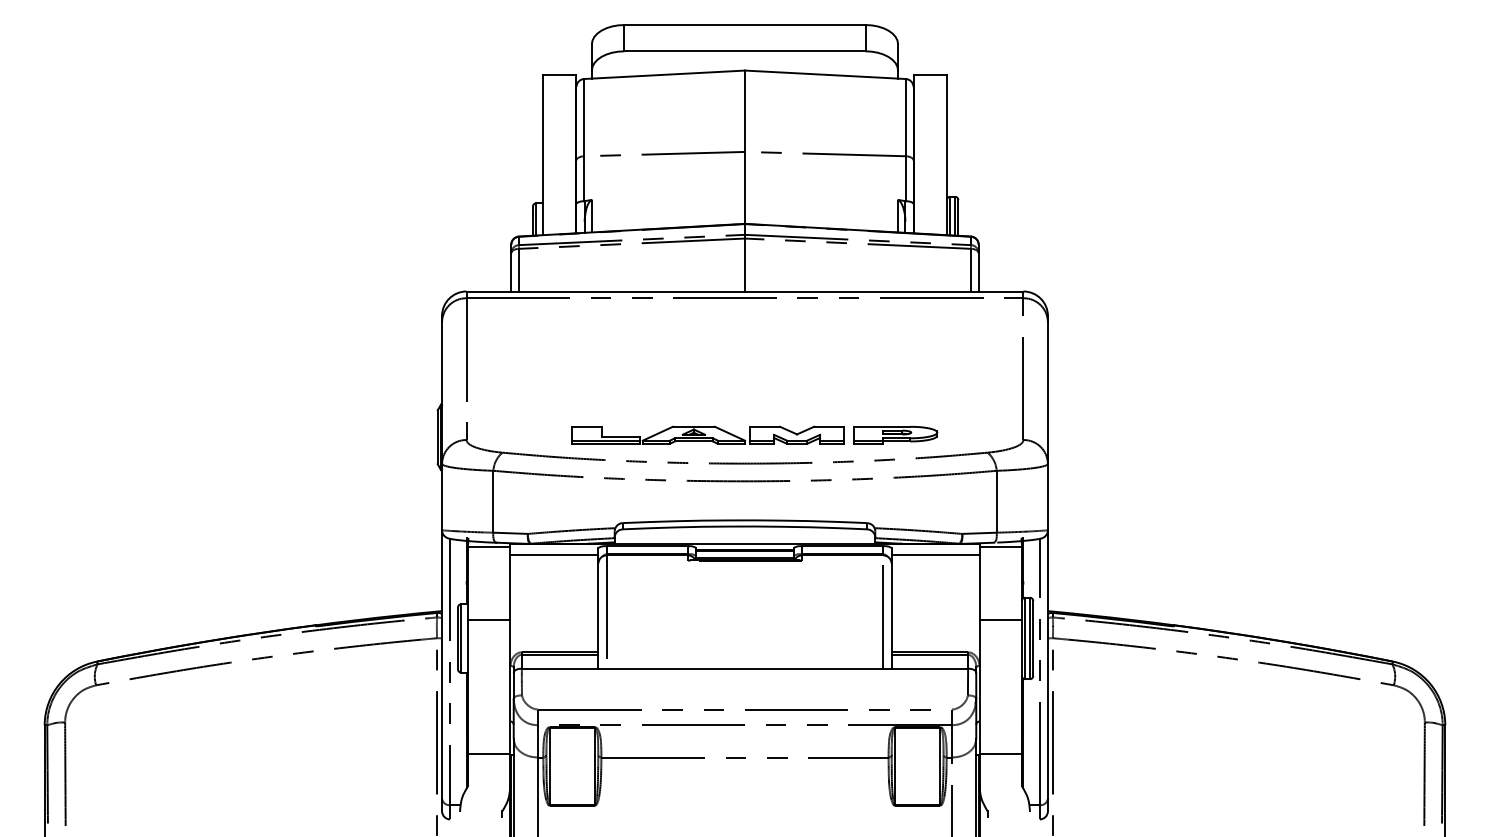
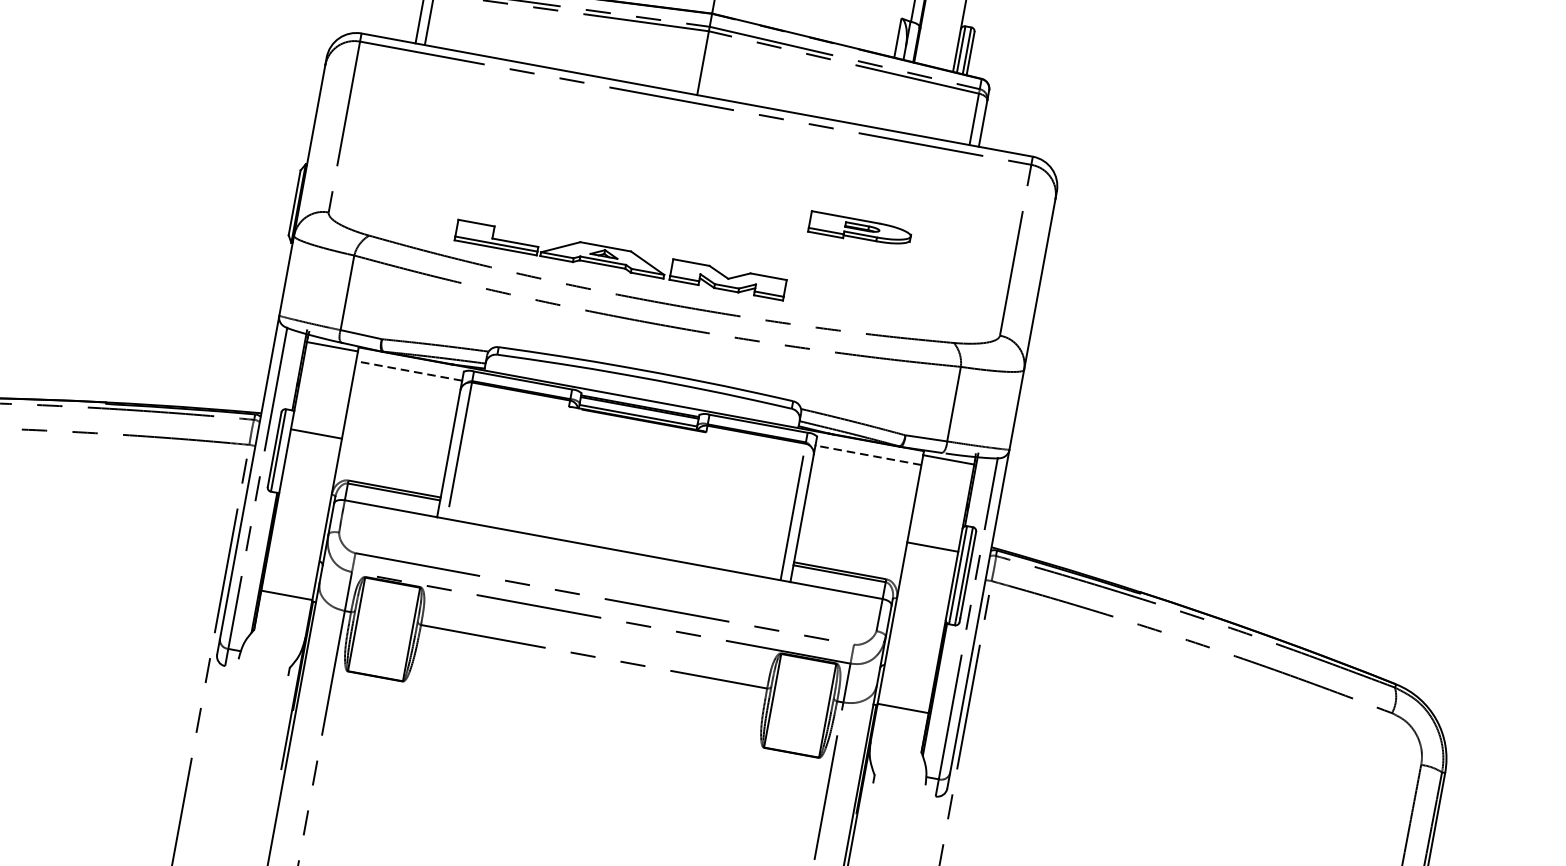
part: (895, 434) -> (860, 229), moved
line: (554, 555) -> (409, 371), solid -> dashed
line: (935, 555) -> (868, 455), solid -> dashed

